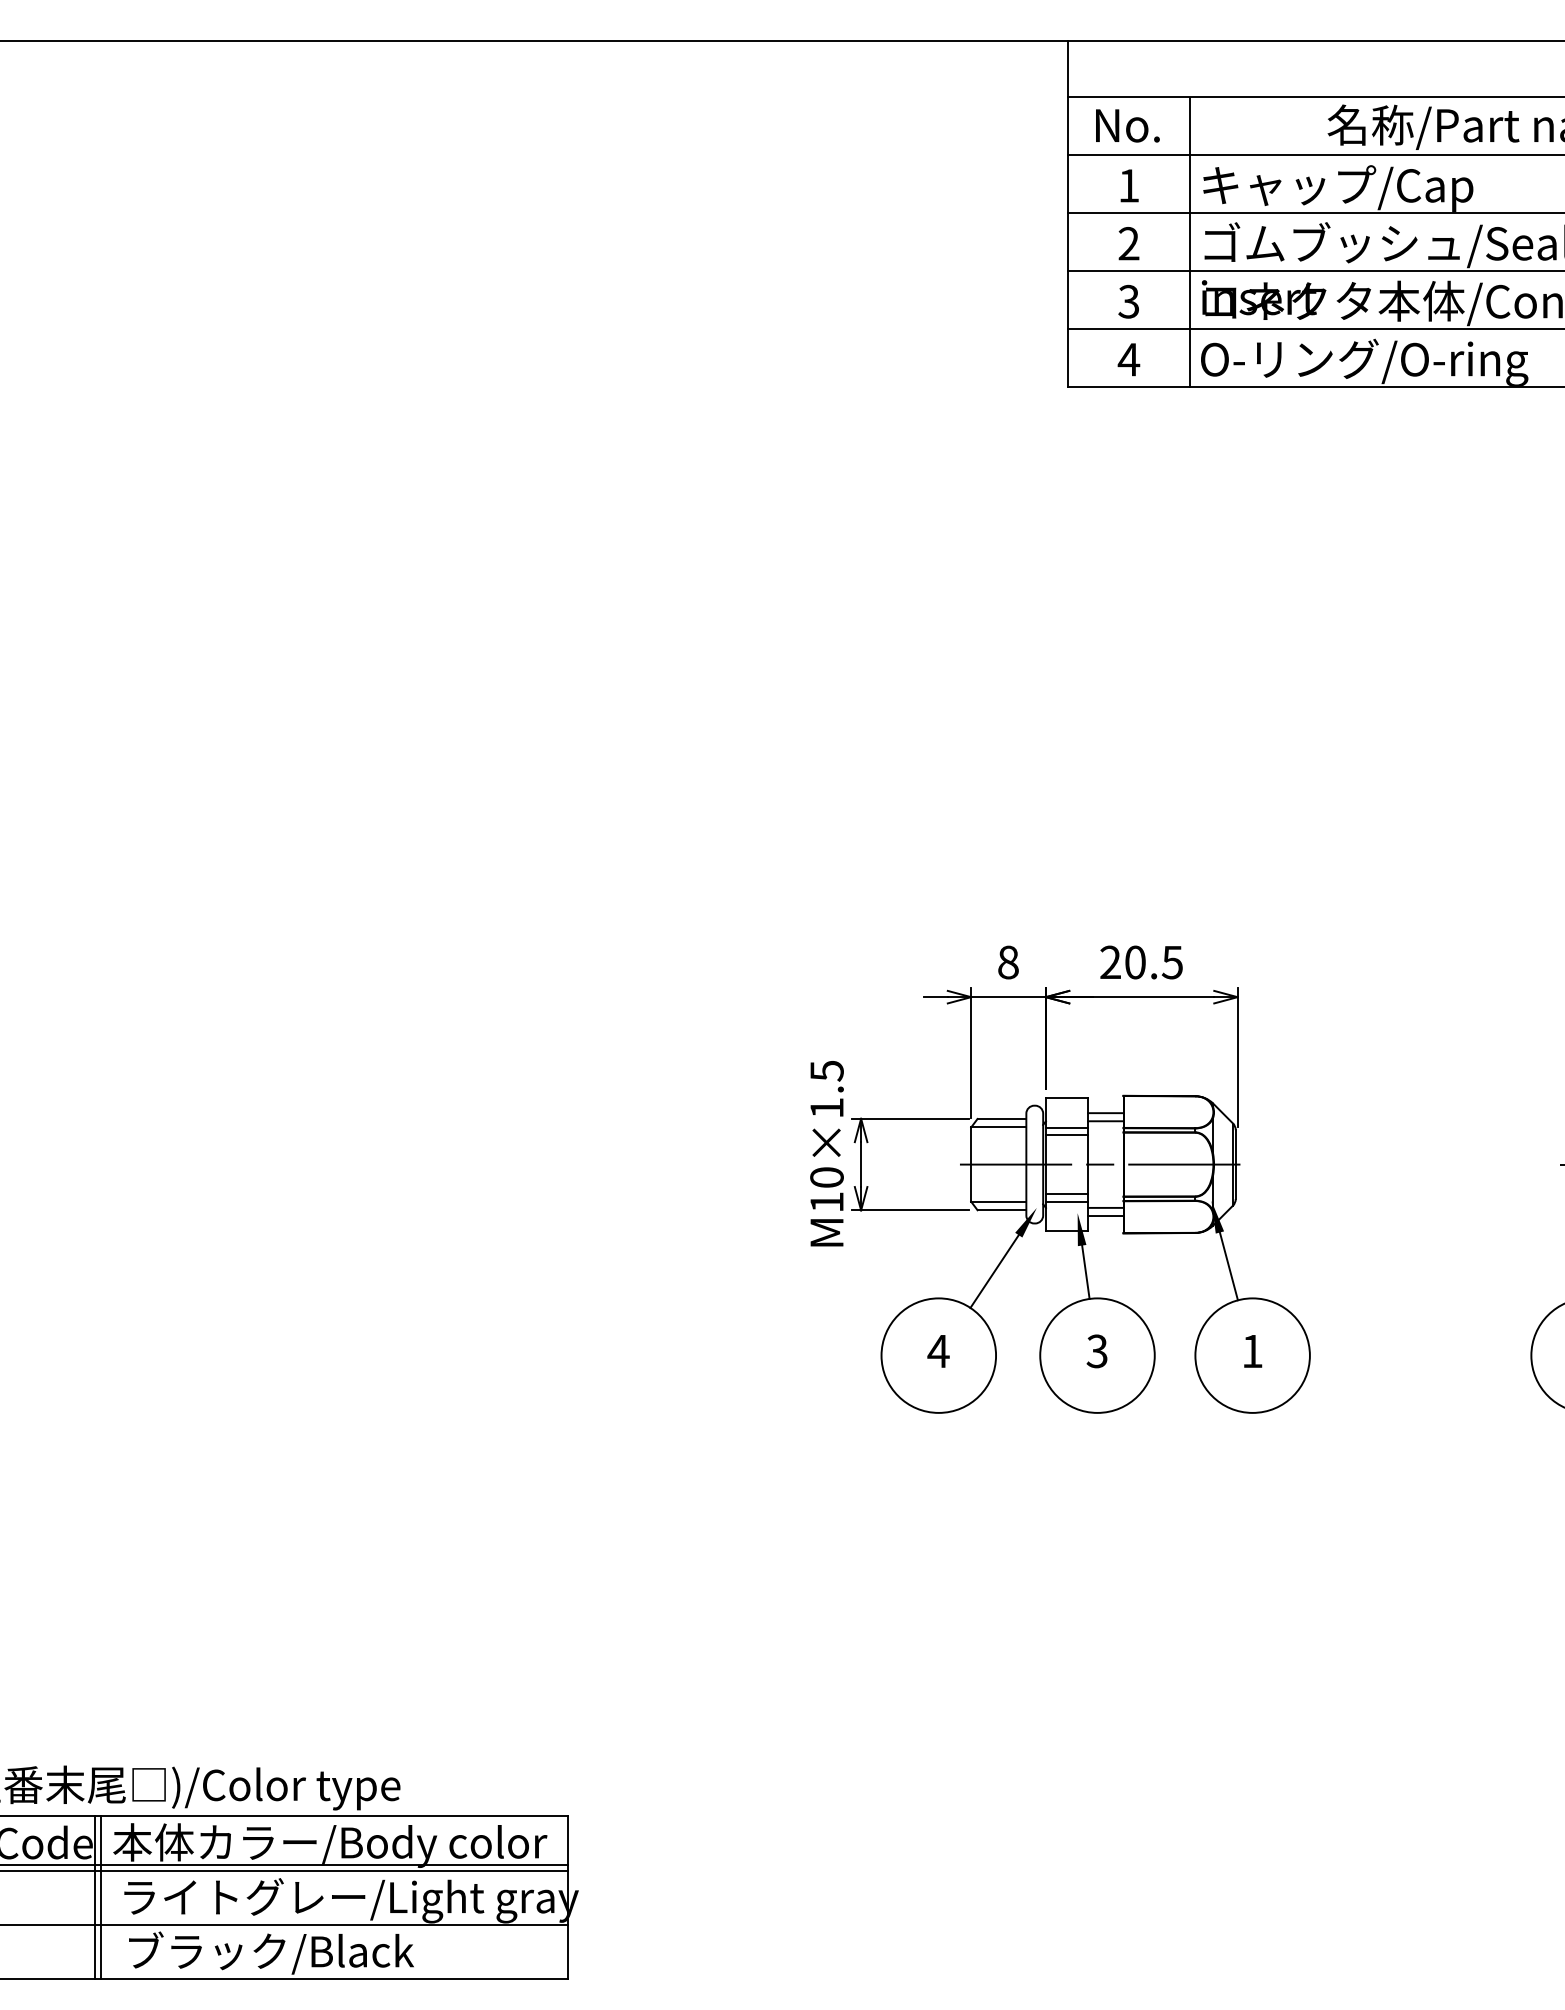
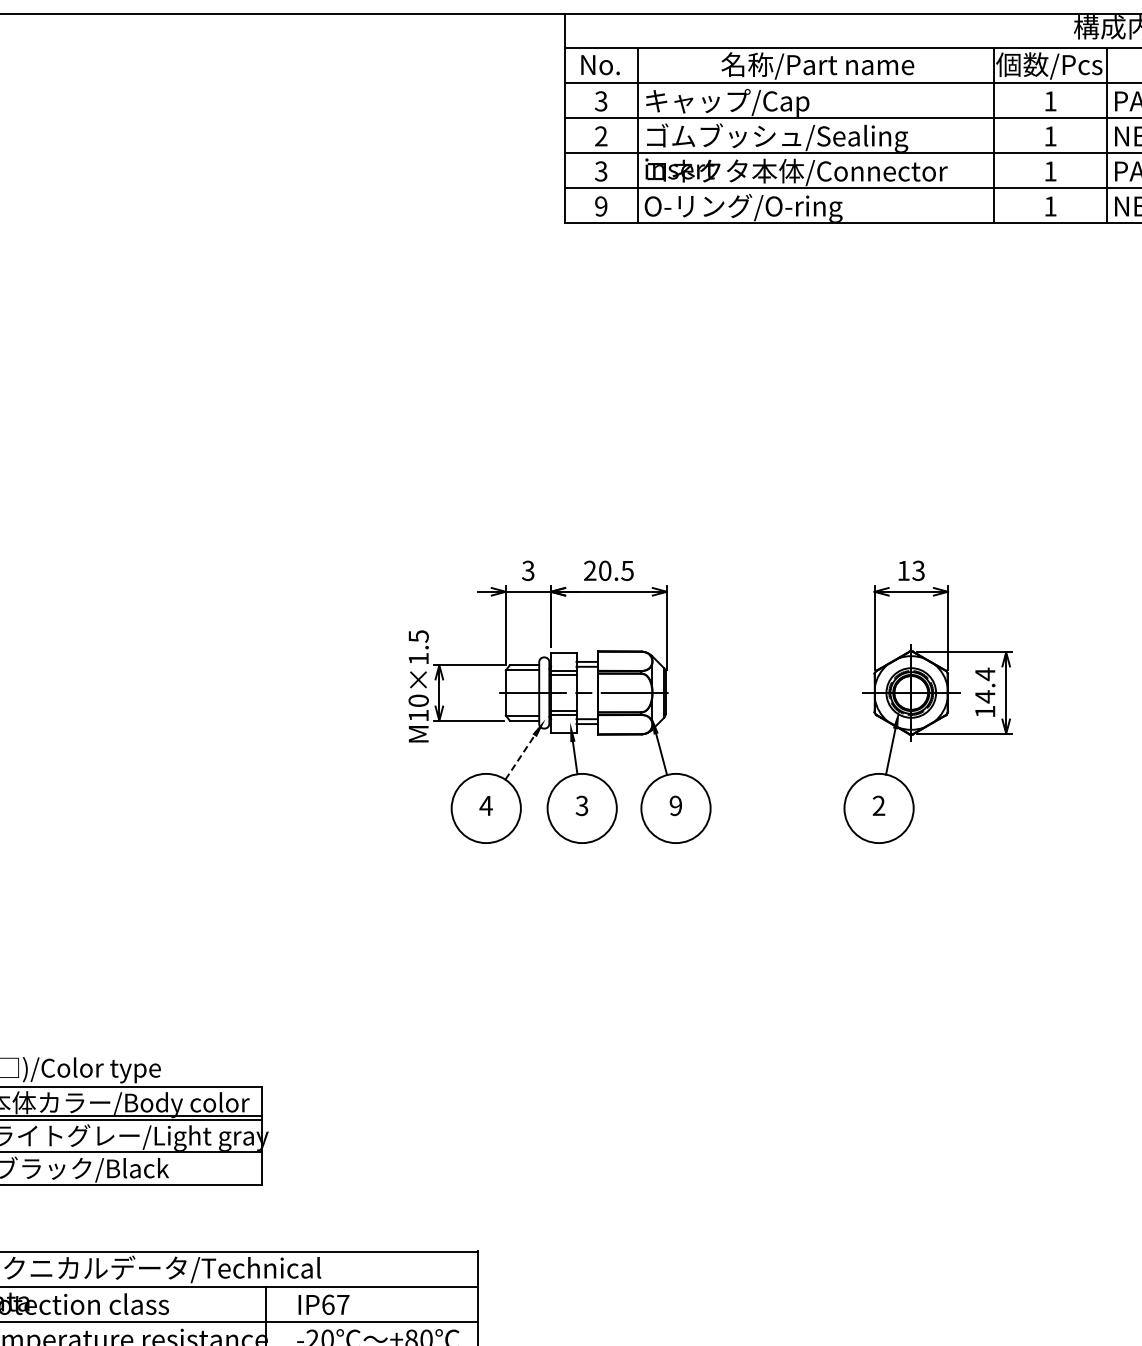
text: (1129, 186) -> (601, 101), 1 -> 3
text: (1127, 359) -> (600, 206), 4 -> 9
text: (1008, 961) -> (528, 570), 8 -> 3
line: (995, 1271) -> (520, 757), solid -> dashed
text: (1251, 1350) -> (675, 805), 1 -> 9

